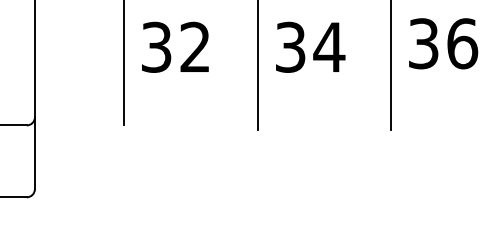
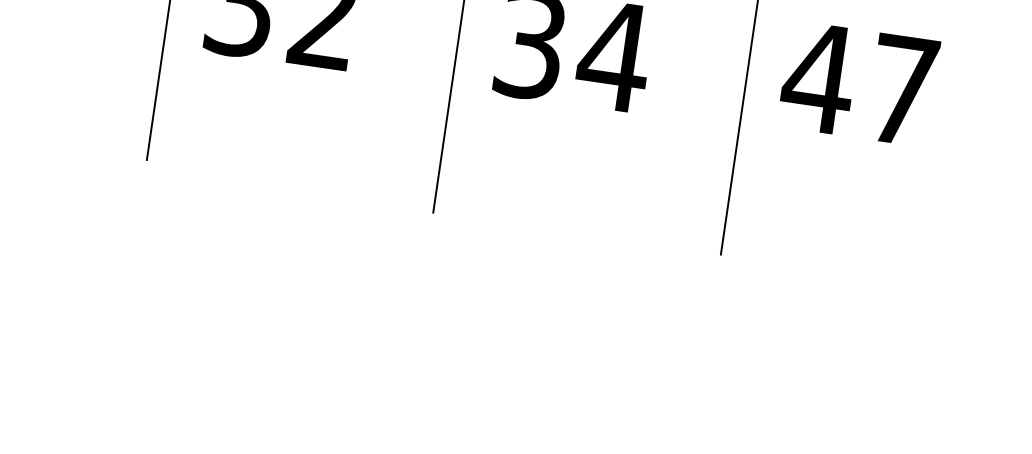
text: (442, 43) -> (859, 83), 36 -> 47

